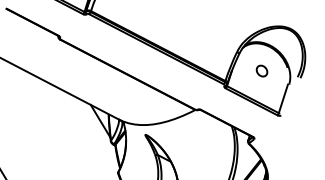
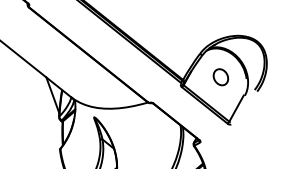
part: (261, 70) -> (220, 76), size x1.43

